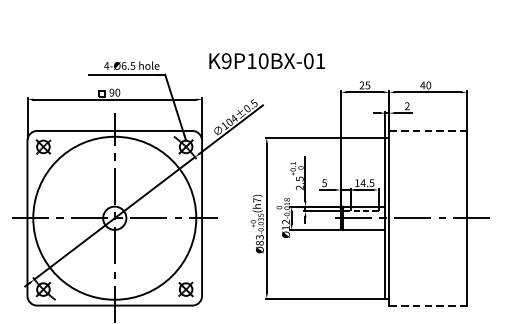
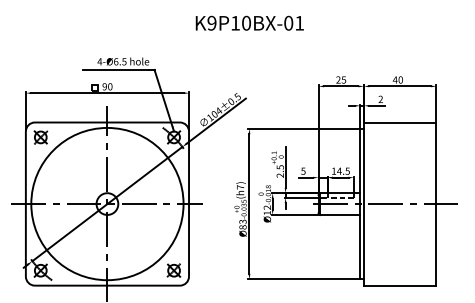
text: (266, 60) -> (249, 22), moved
line: (428, 130) -> (400, 122), dashed -> solid
line: (428, 305) -> (400, 285), dashed -> solid

